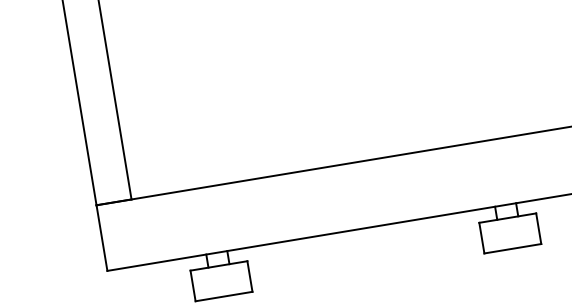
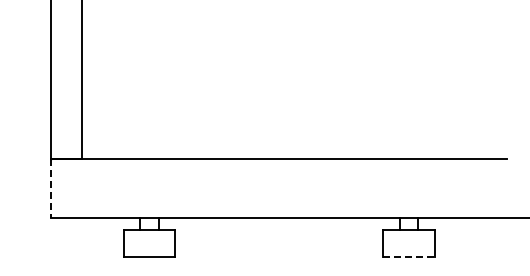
line: (101, 238) -> (50, 188), solid -> dashed
line: (512, 248) -> (408, 257), solid -> dashed

